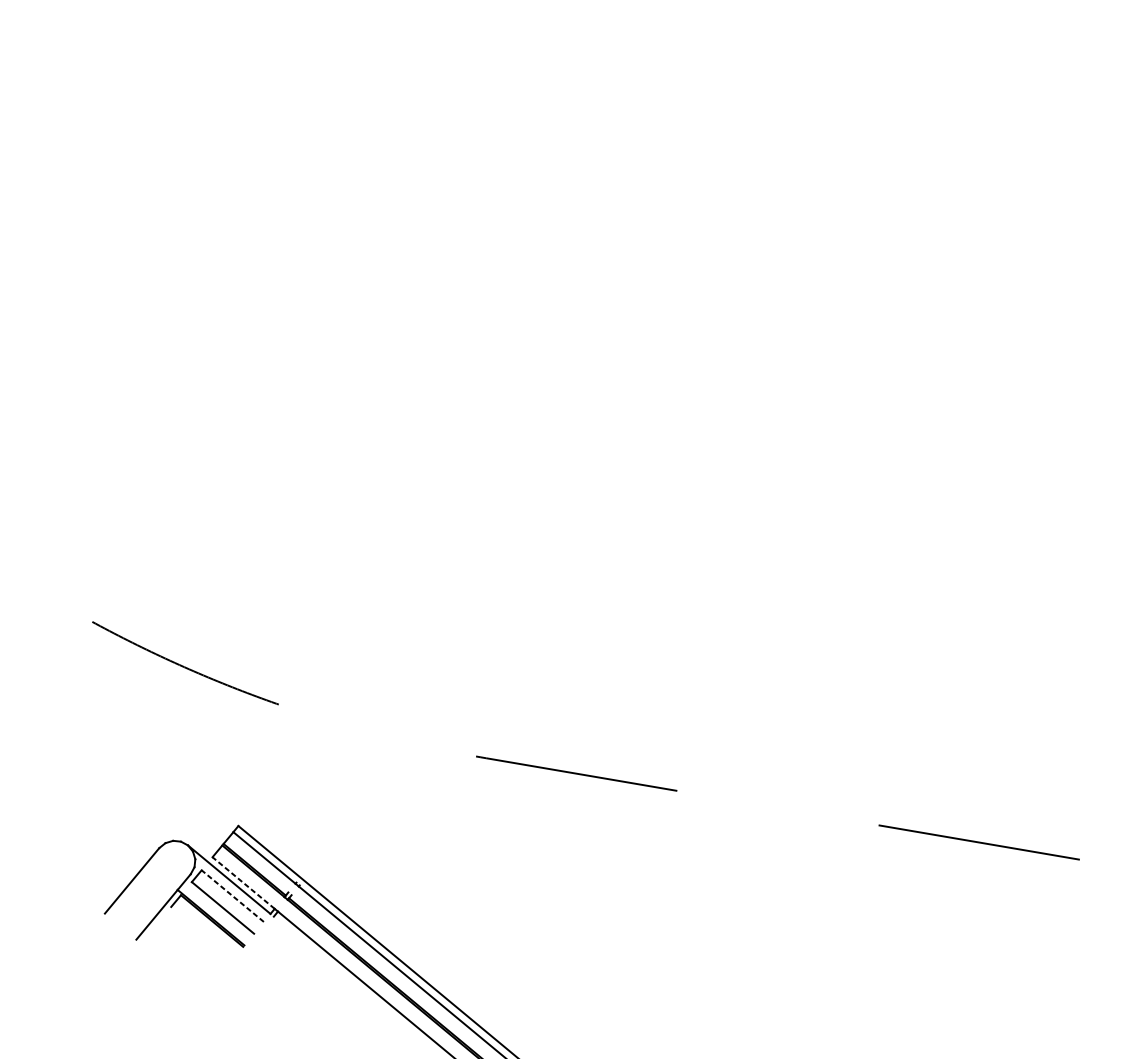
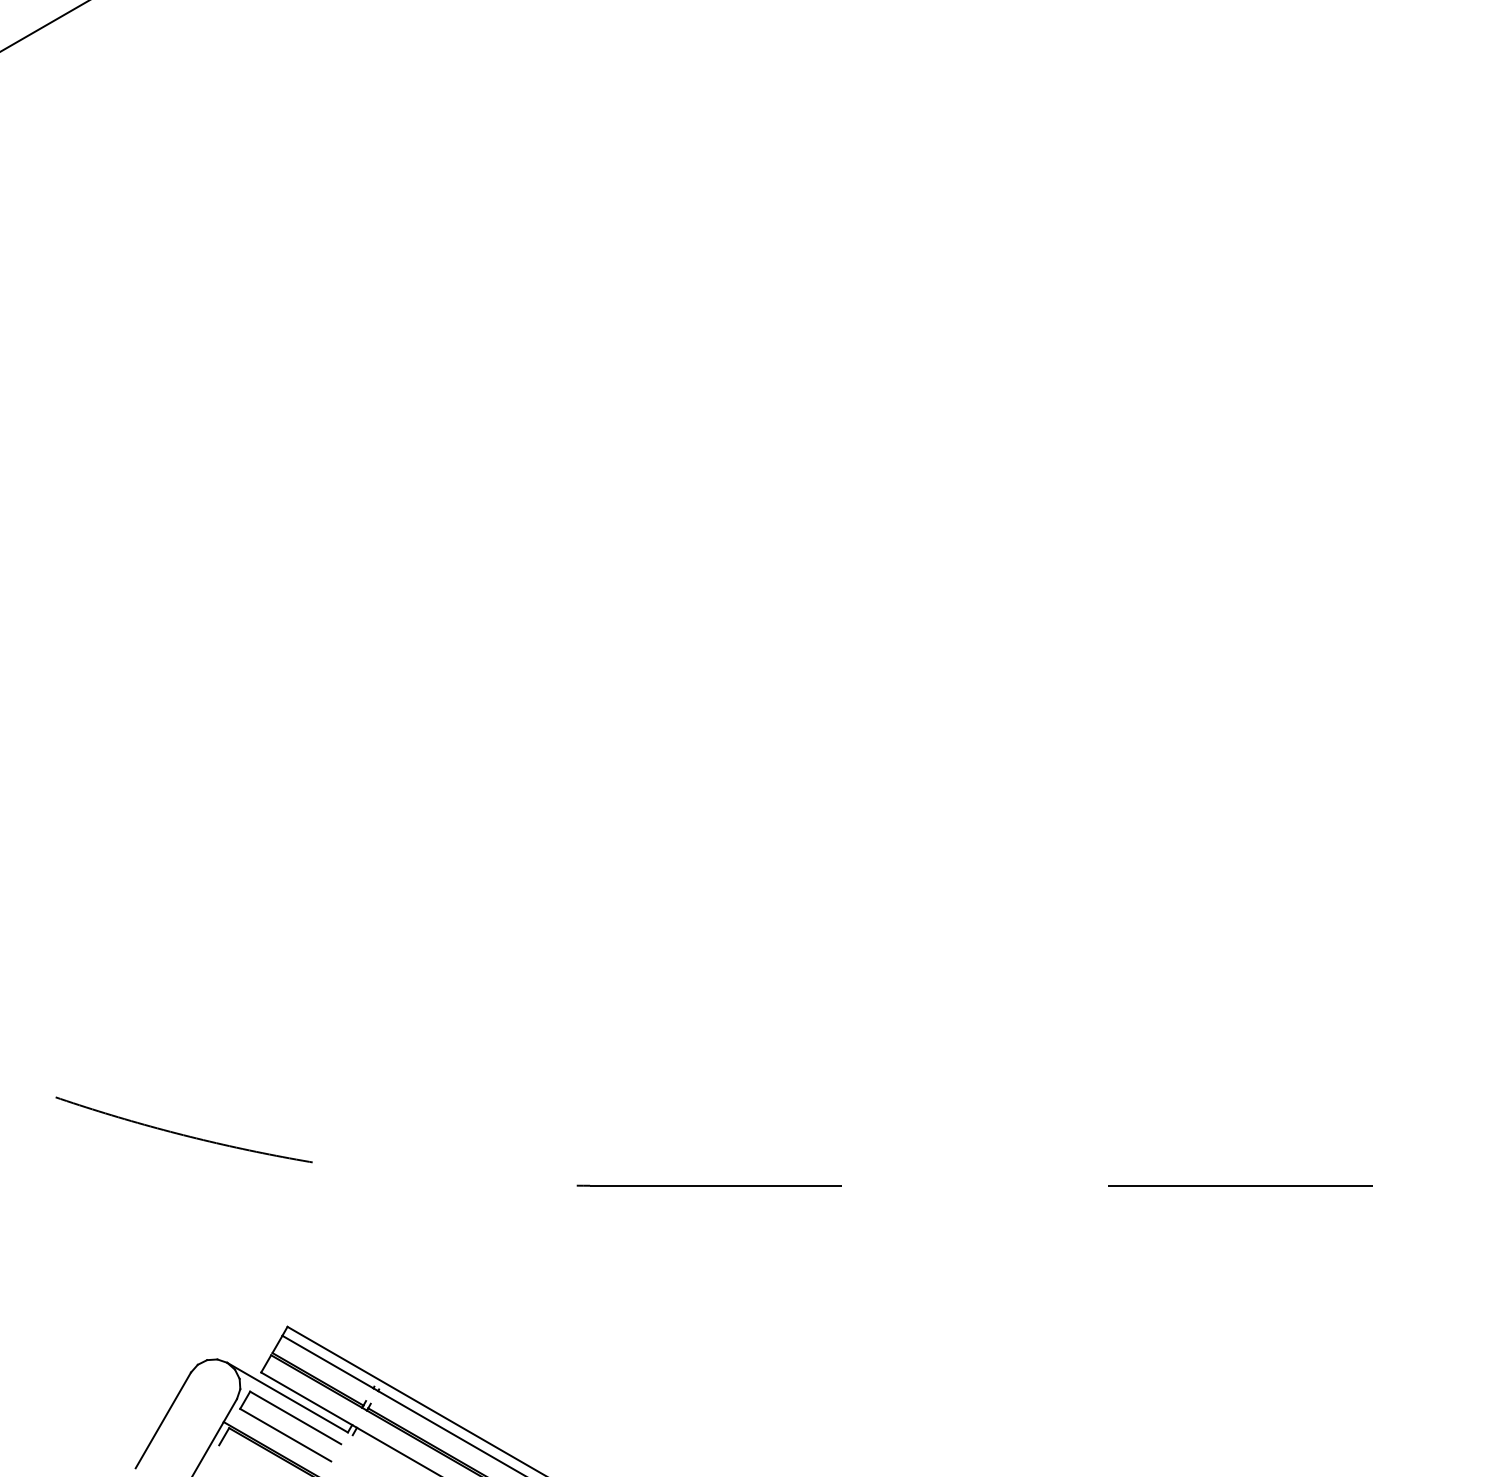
line: (243, 882) -> (306, 1398), dashed -> solid
line: (232, 895) -> (295, 1417), dashed -> solid

